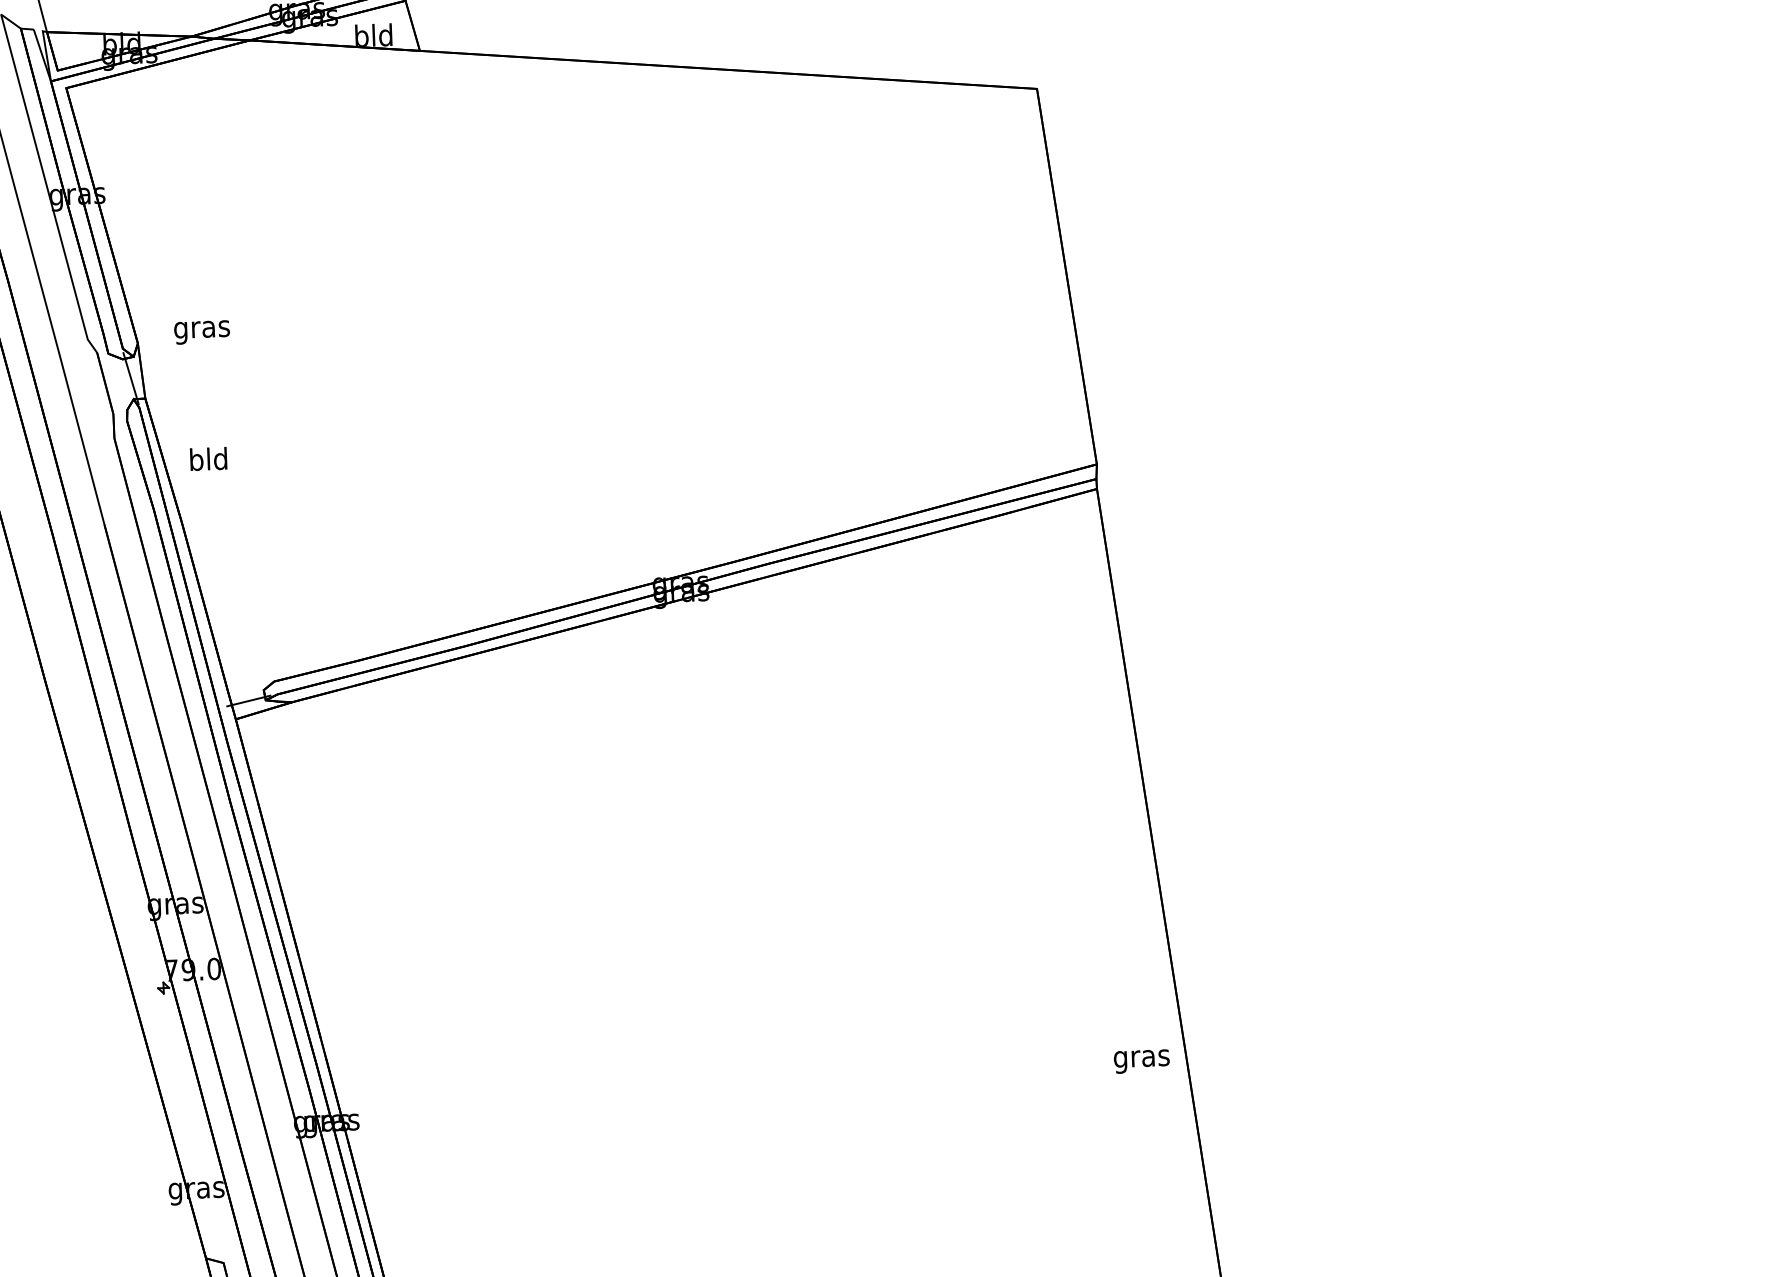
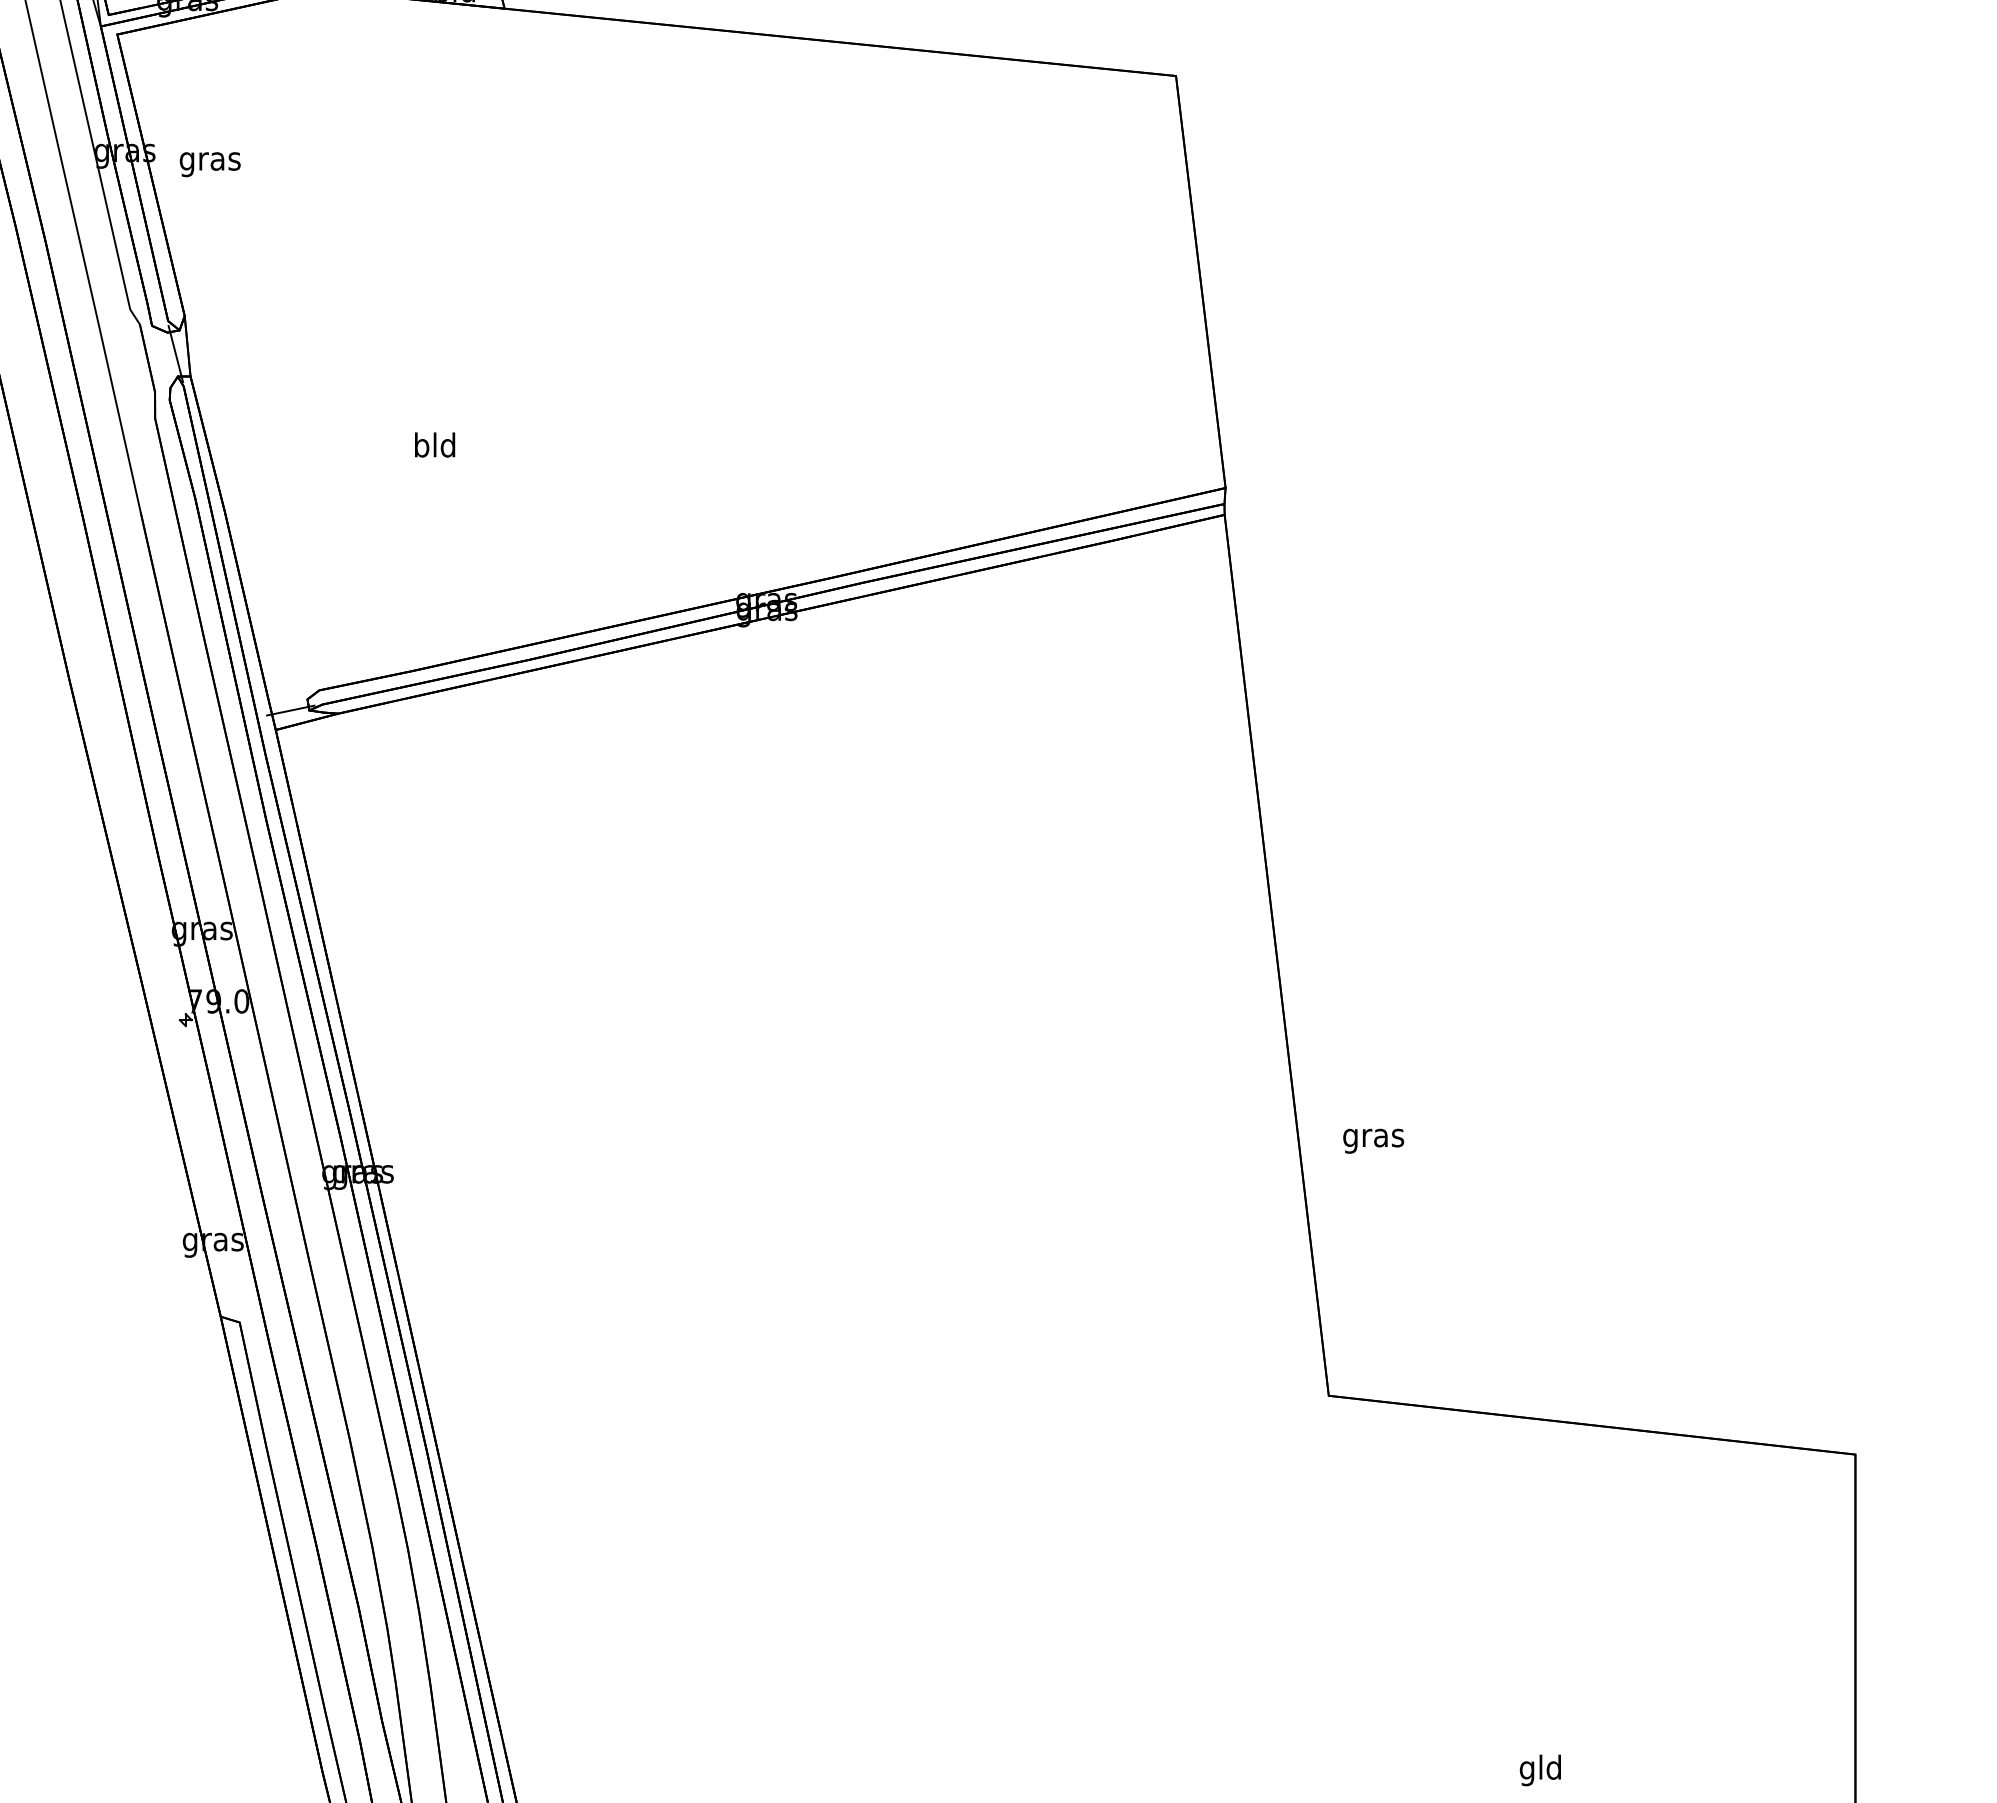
text: (201, 332) -> (209, 164), moved
text: (209, 458) -> (435, 444), moved
text: (1141, 1060) -> (1373, 1140), moved

